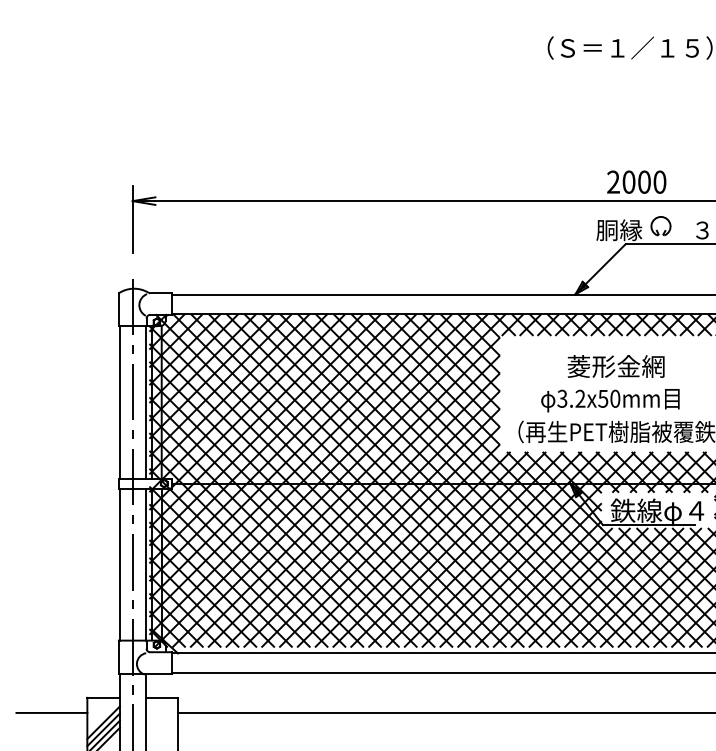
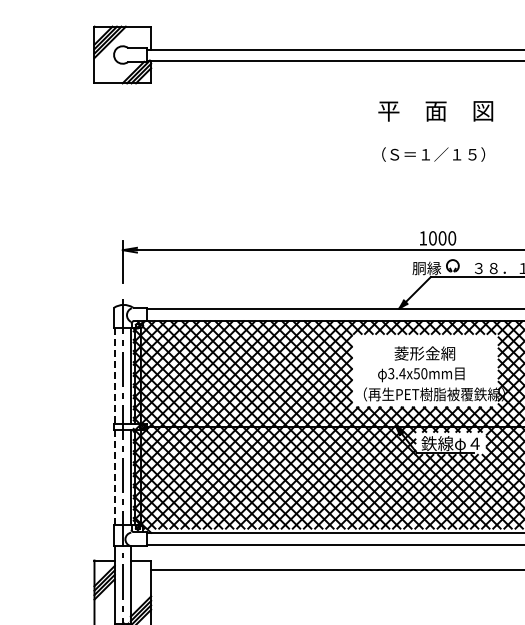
text: (613, 182) -> (423, 238), 2000 -> 1000
text: (580, 398) -> (402, 373), 3.2x50mm -> 3.4x50mm
line: (119, 401) -> (114, 375), solid -> dashed
line: (119, 564) -> (114, 477), solid -> dashed
line: (52, 712) -> (72, 569), removed

